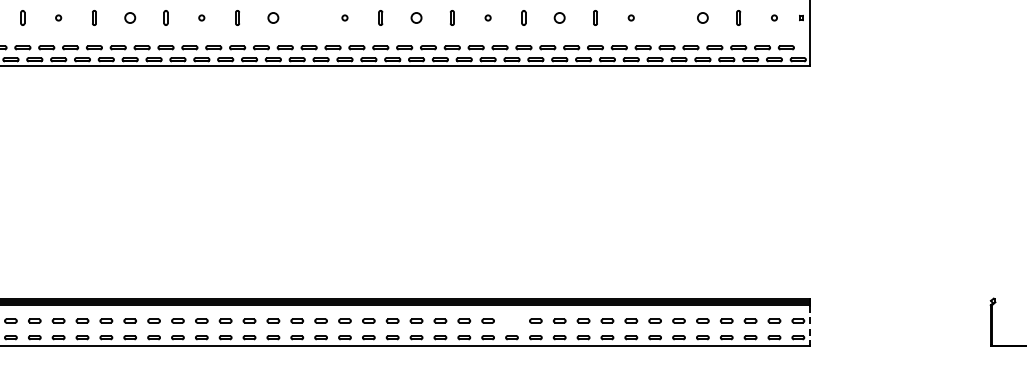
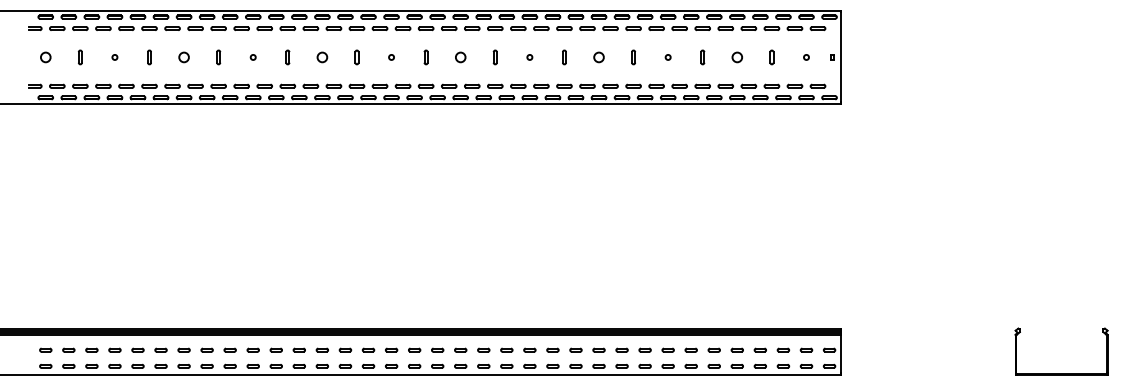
part: (308, 18) -> (356, 57), added
part: (666, 18) -> (702, 57), added
part: (511, 320) -> (552, 349), added
line: (810, 325) -> (841, 354), dashed -> solid

